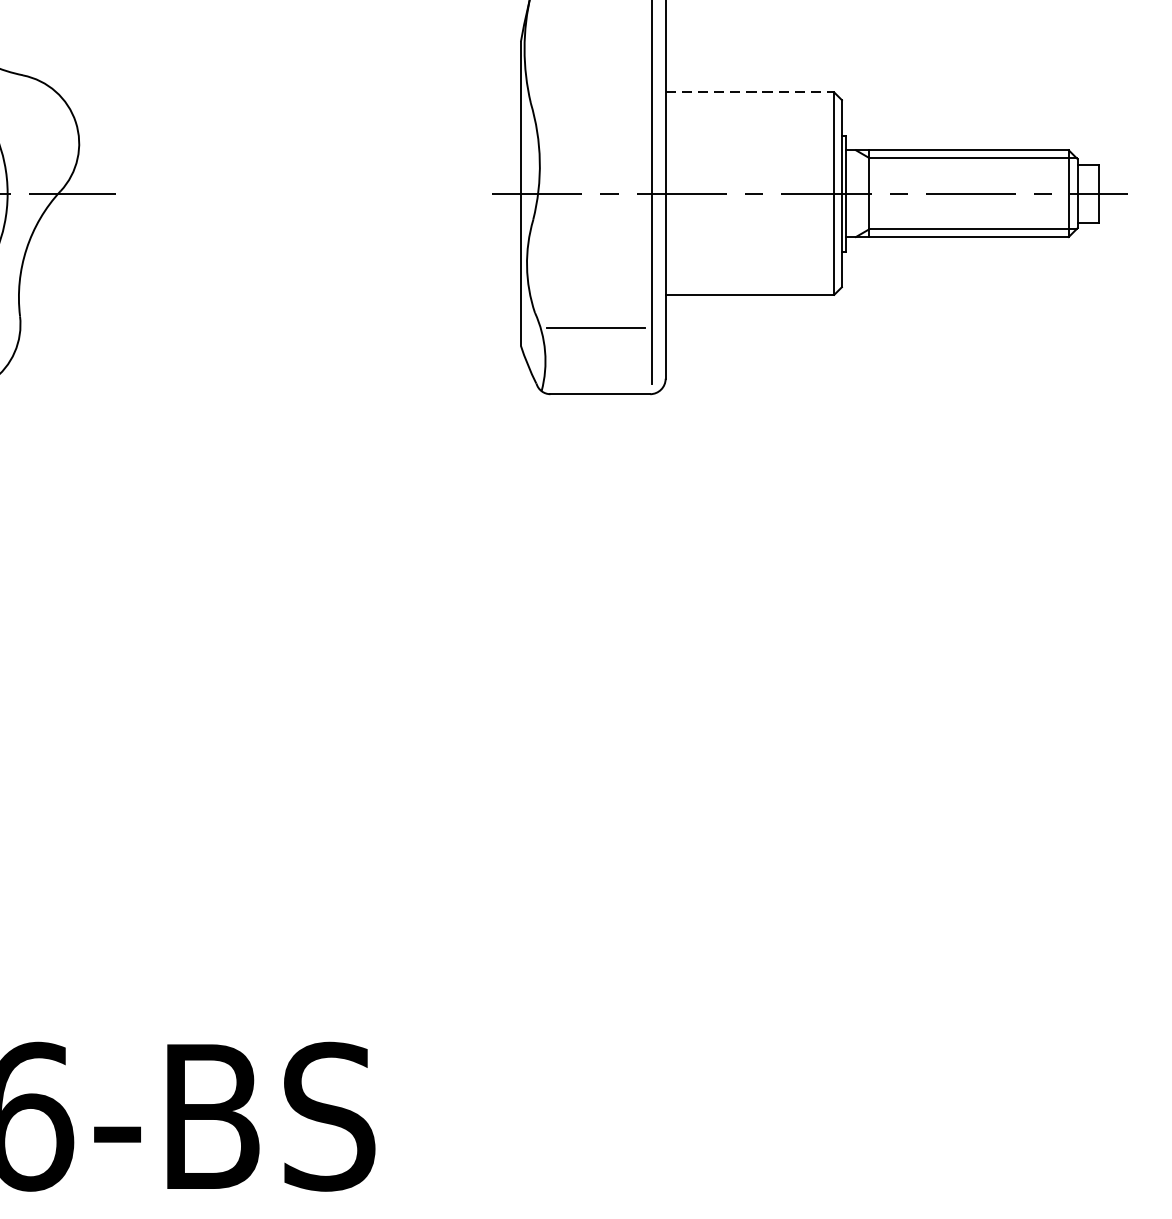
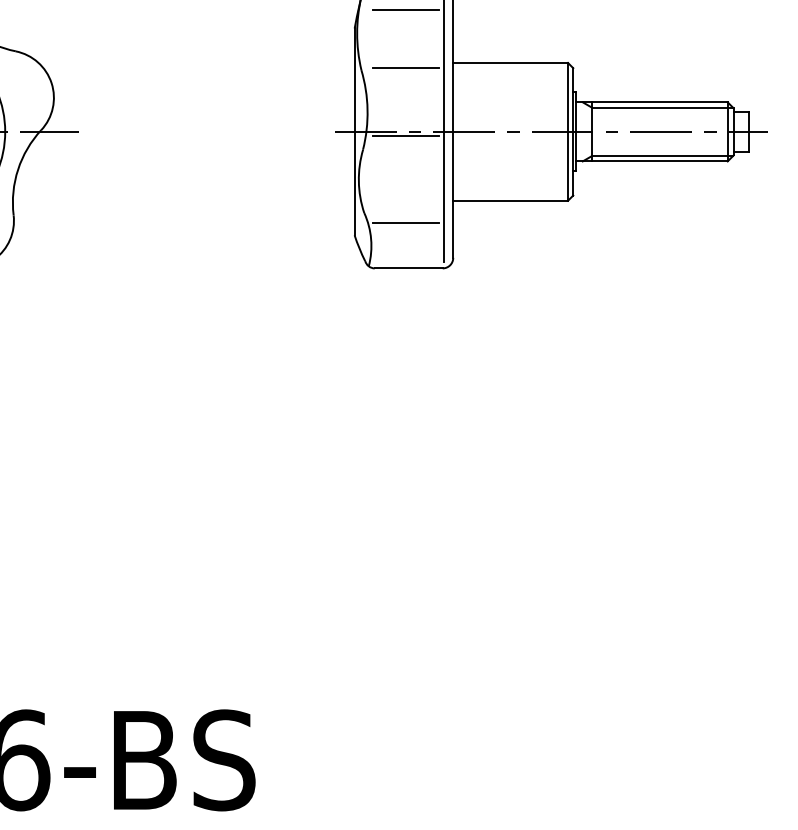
line: (595, 15) -> (405, 10), added
line: (751, 91) -> (511, 62), dashed -> solid
line: (595, 100) -> (405, 68), added
line: (595, 198) -> (405, 135), added

